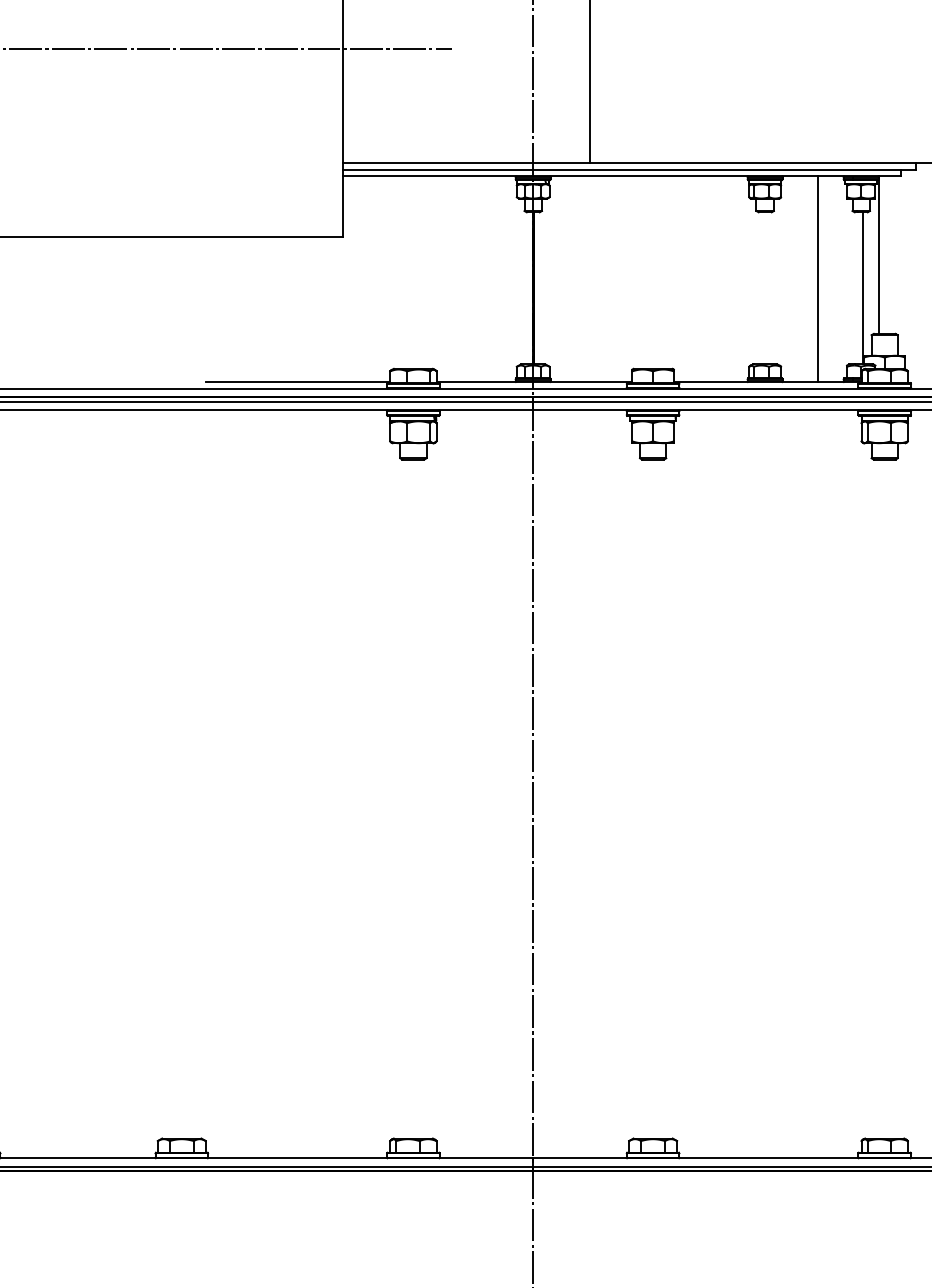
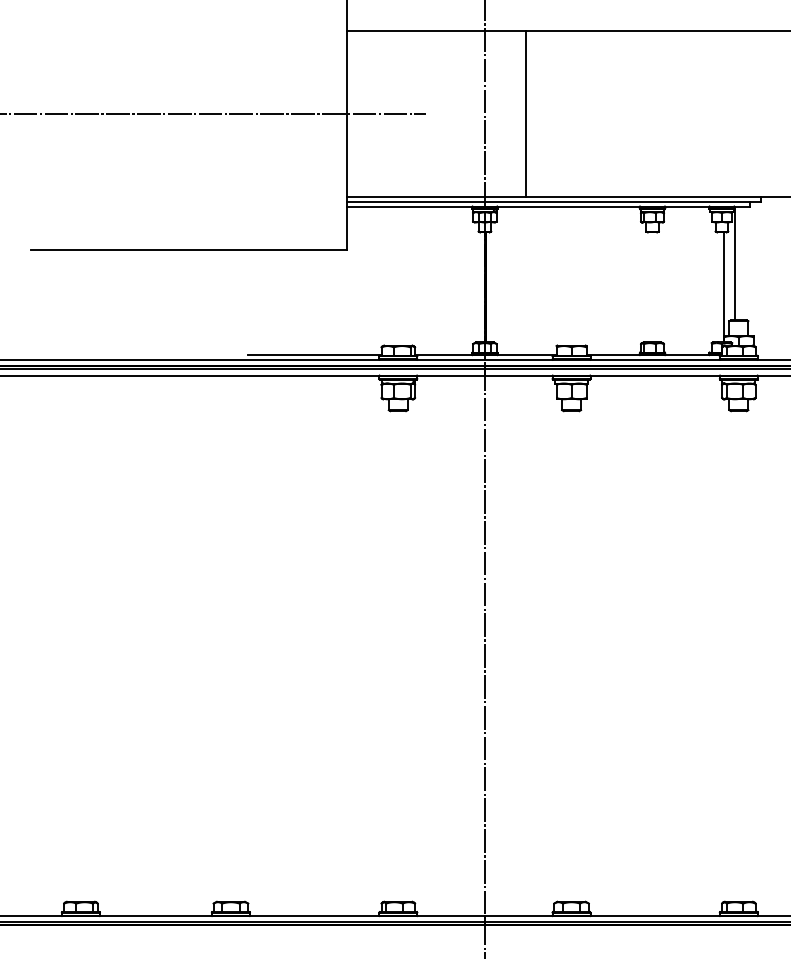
line: (817, 278) -> (690, 280), removed

